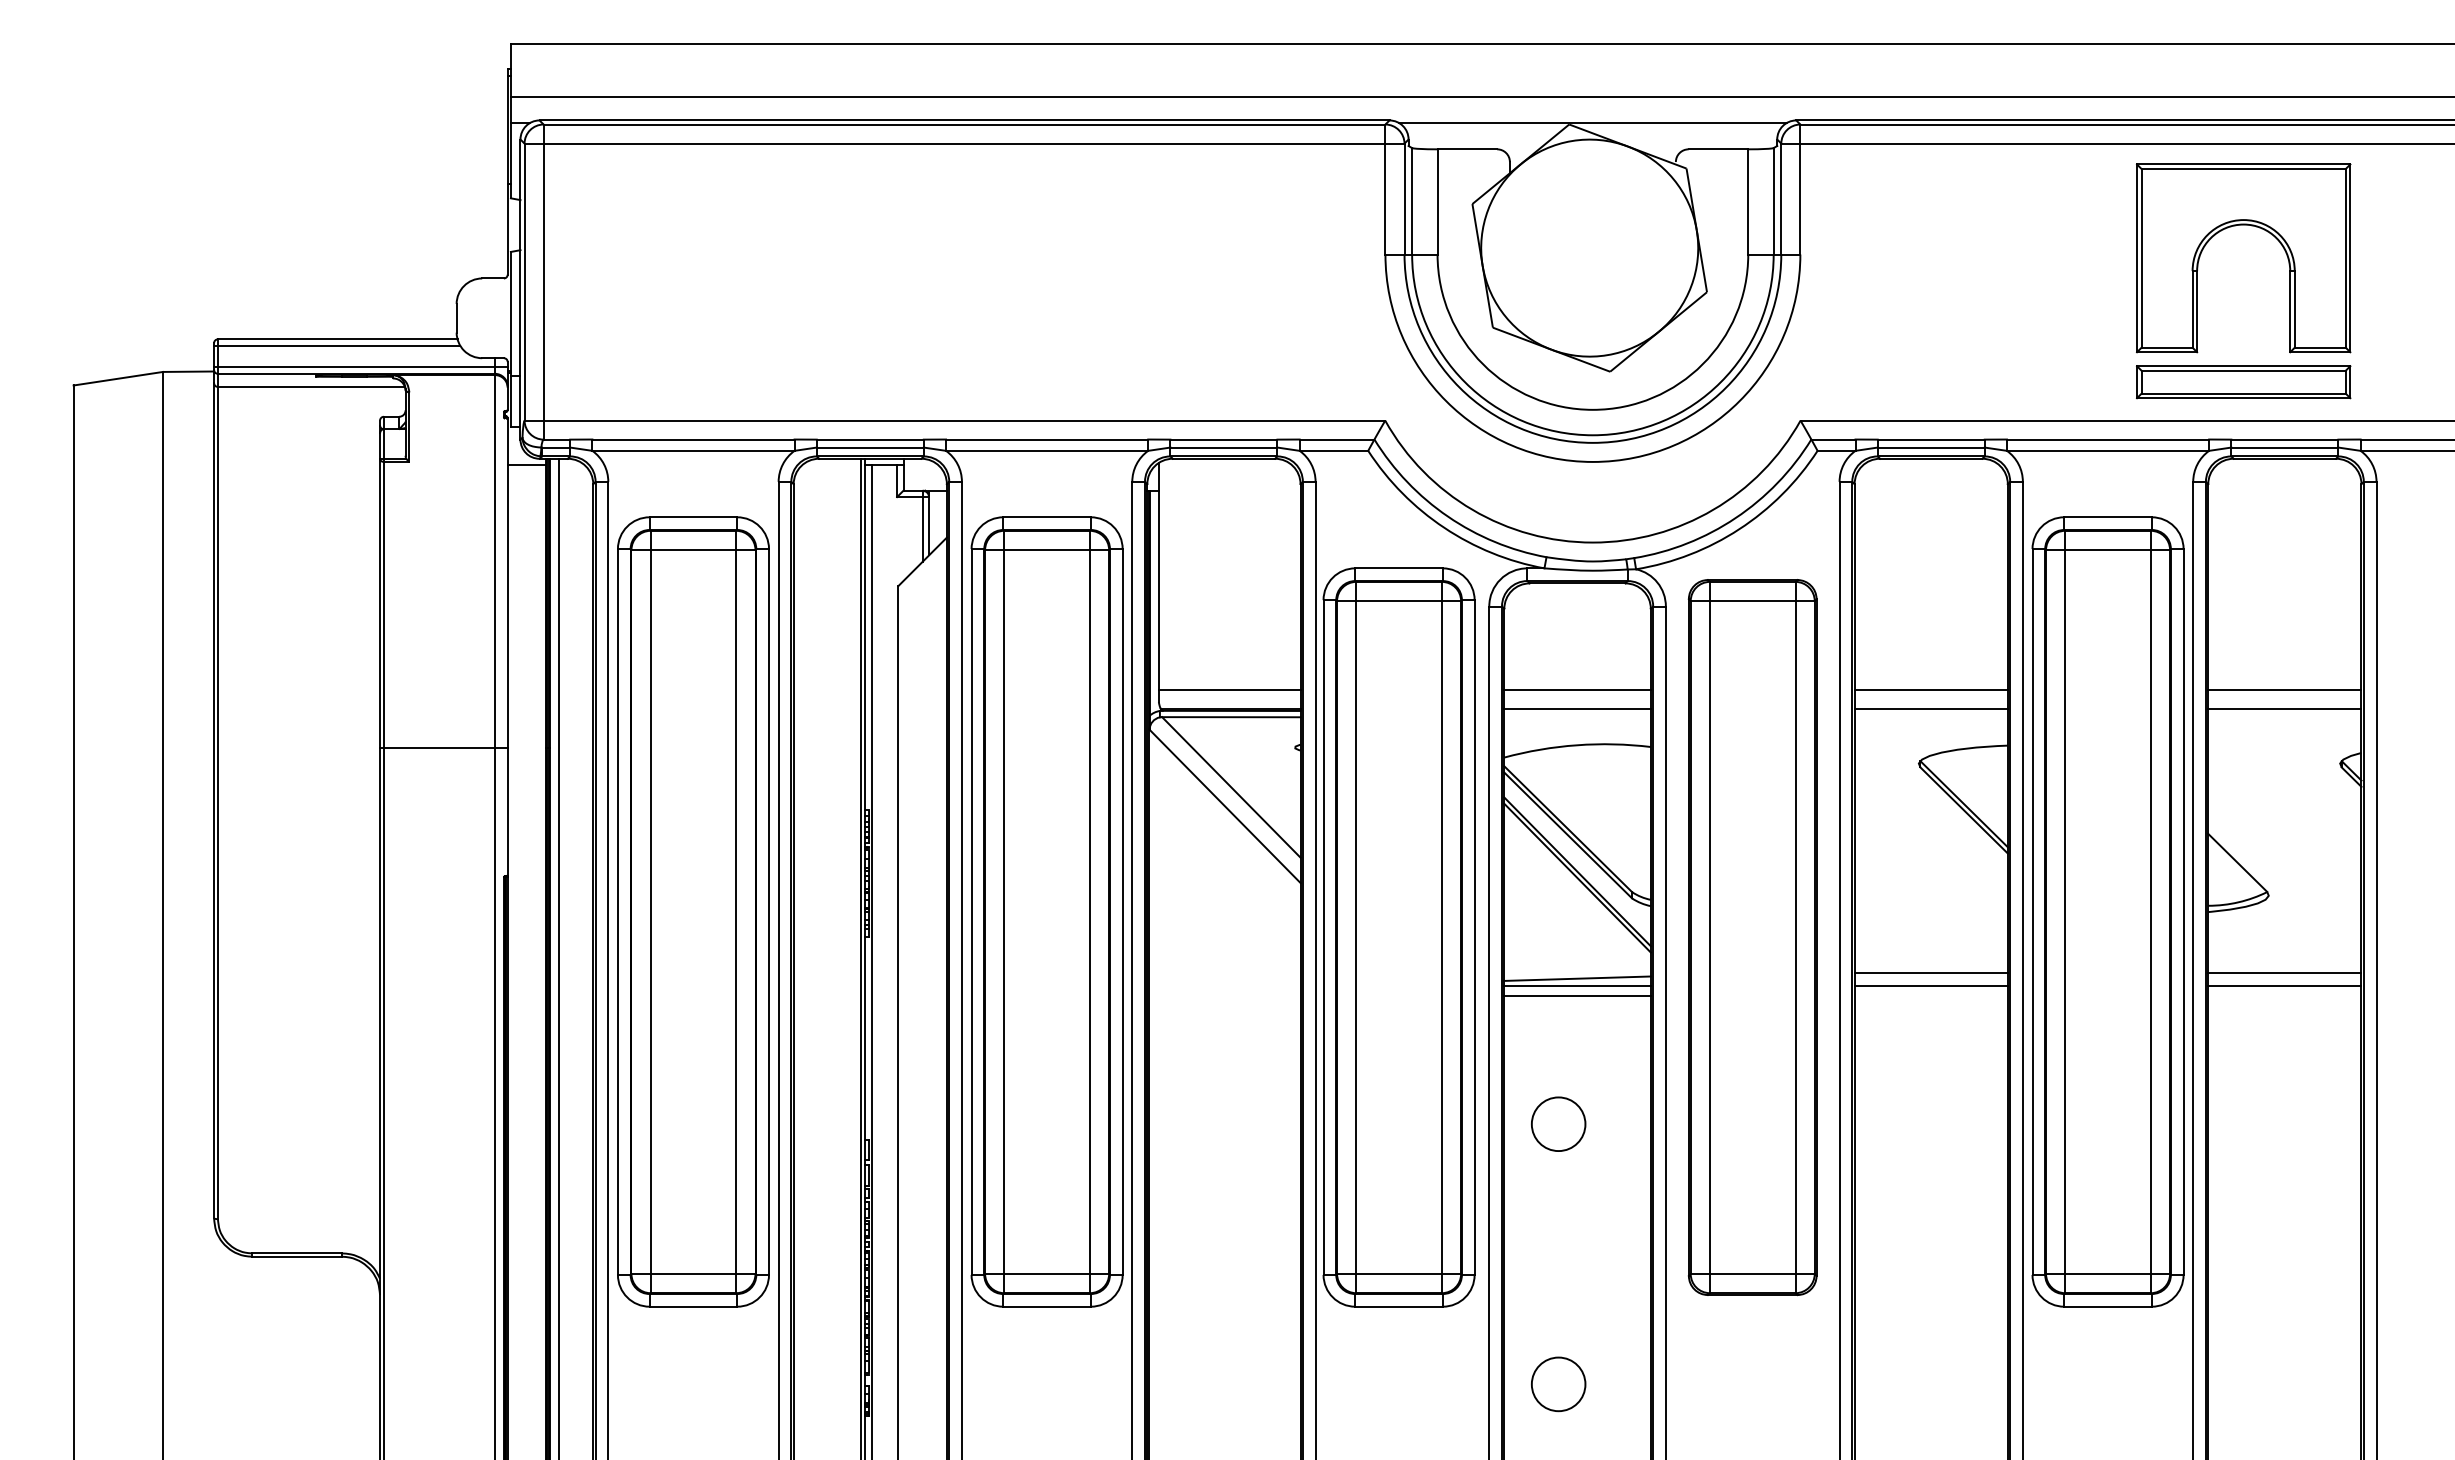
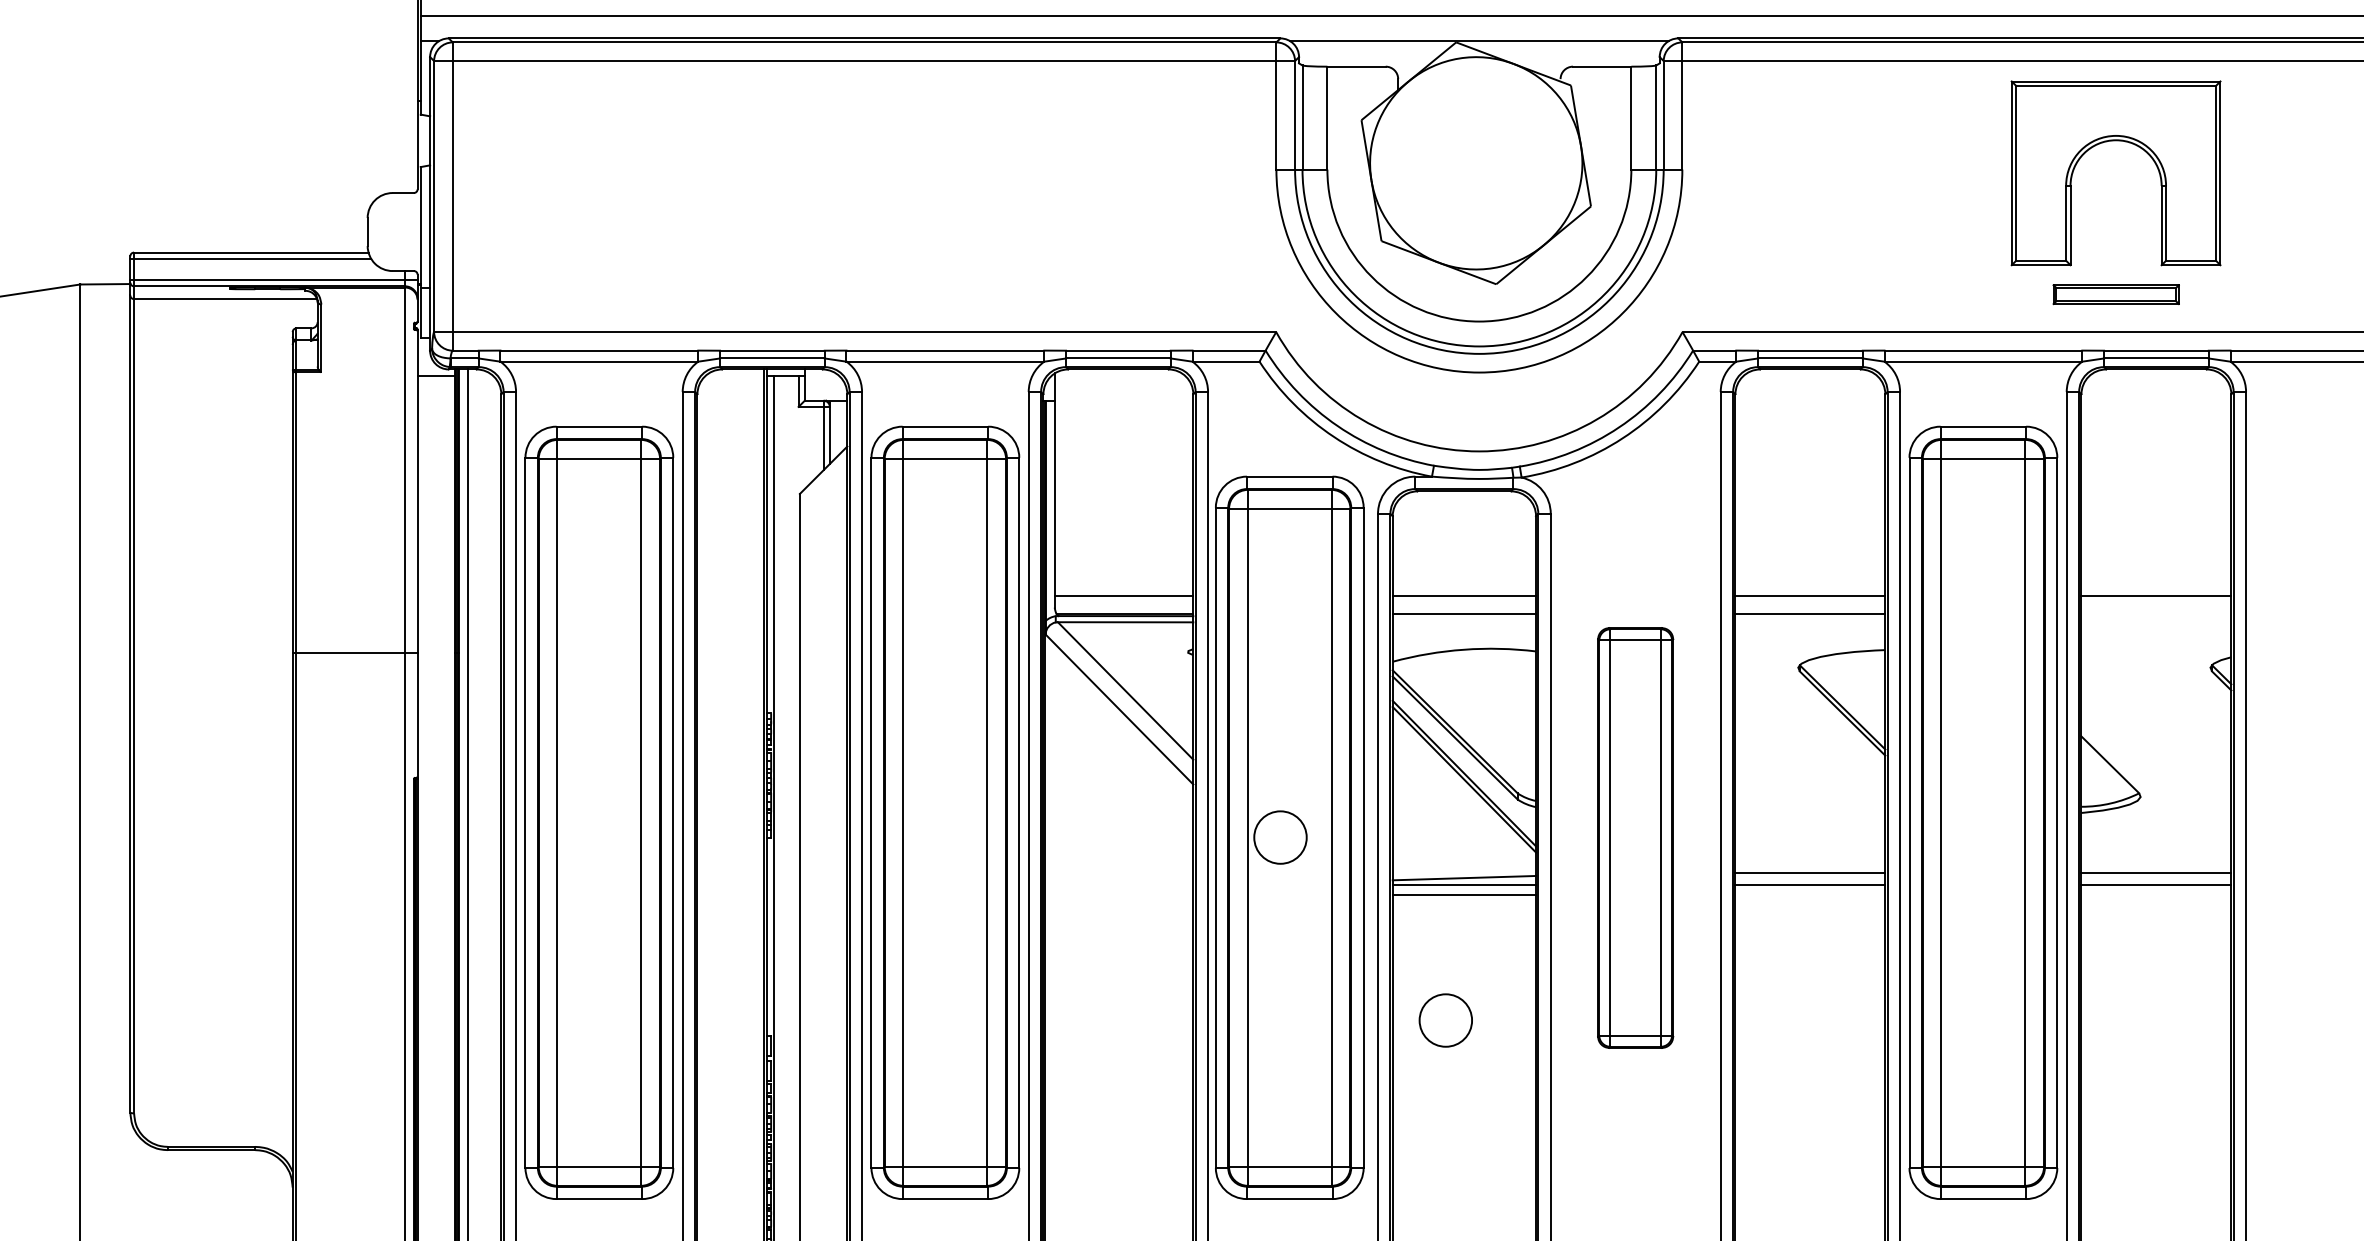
part: (2243, 382) -> (2115, 294), size x0.6
line: (2284, 708) -> (2156, 613), removed
circle: (1389, 936) -> (1280, 836), added
part: (1752, 937) -> (1635, 837), size x0.6

